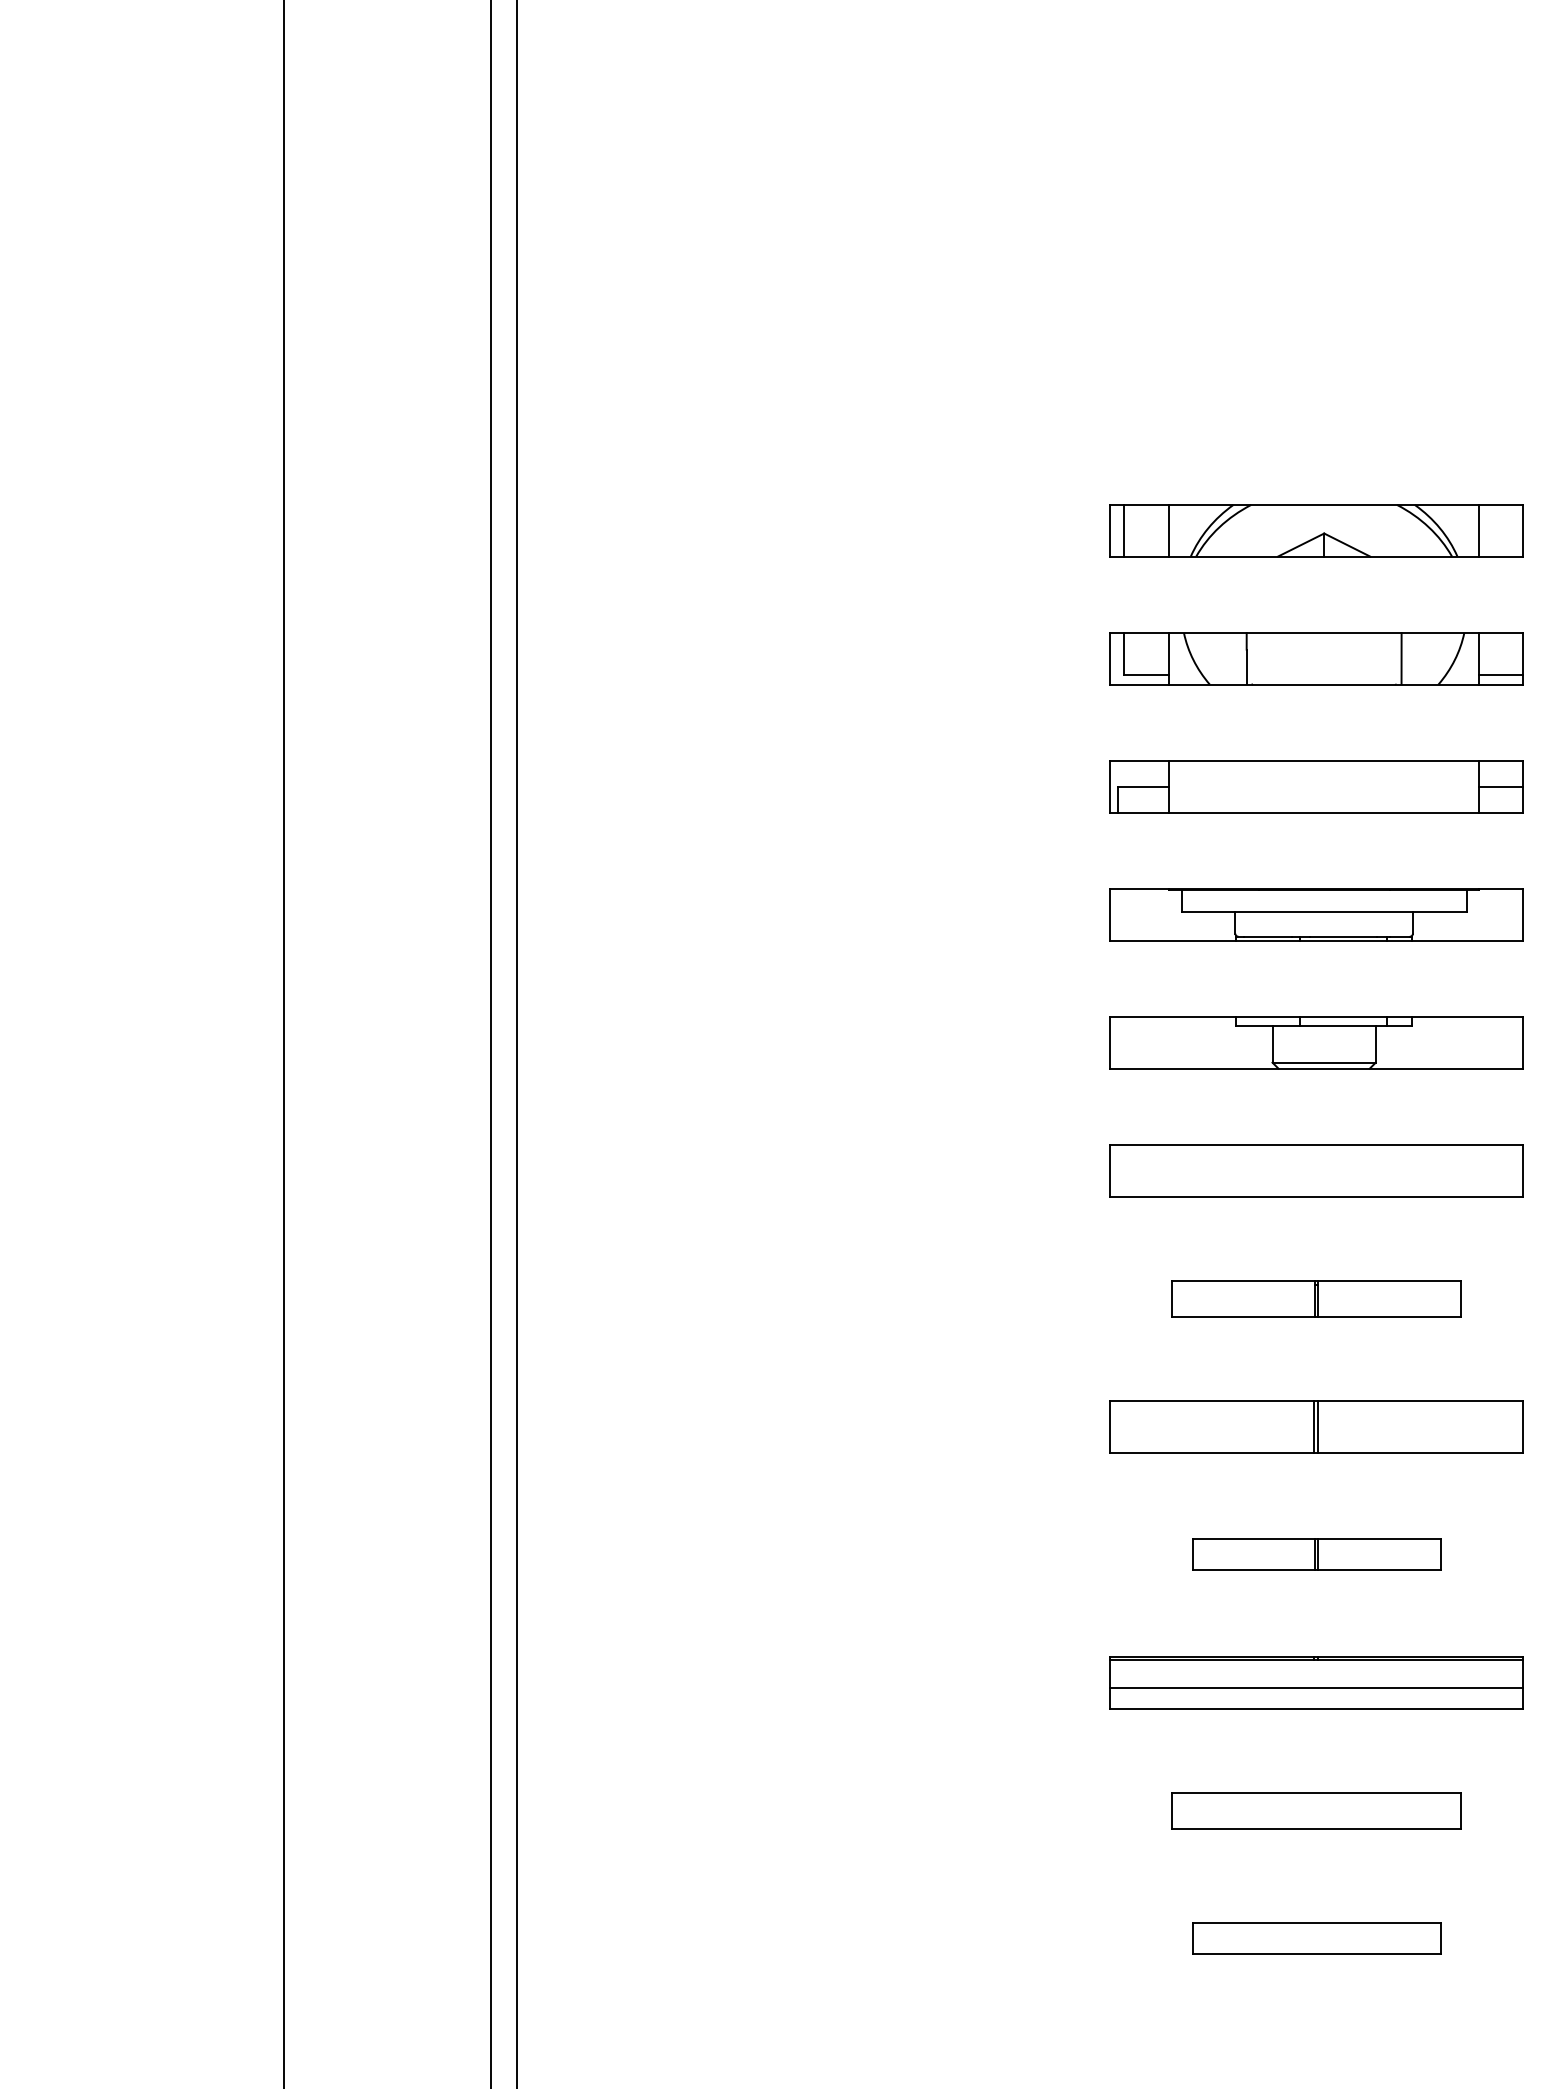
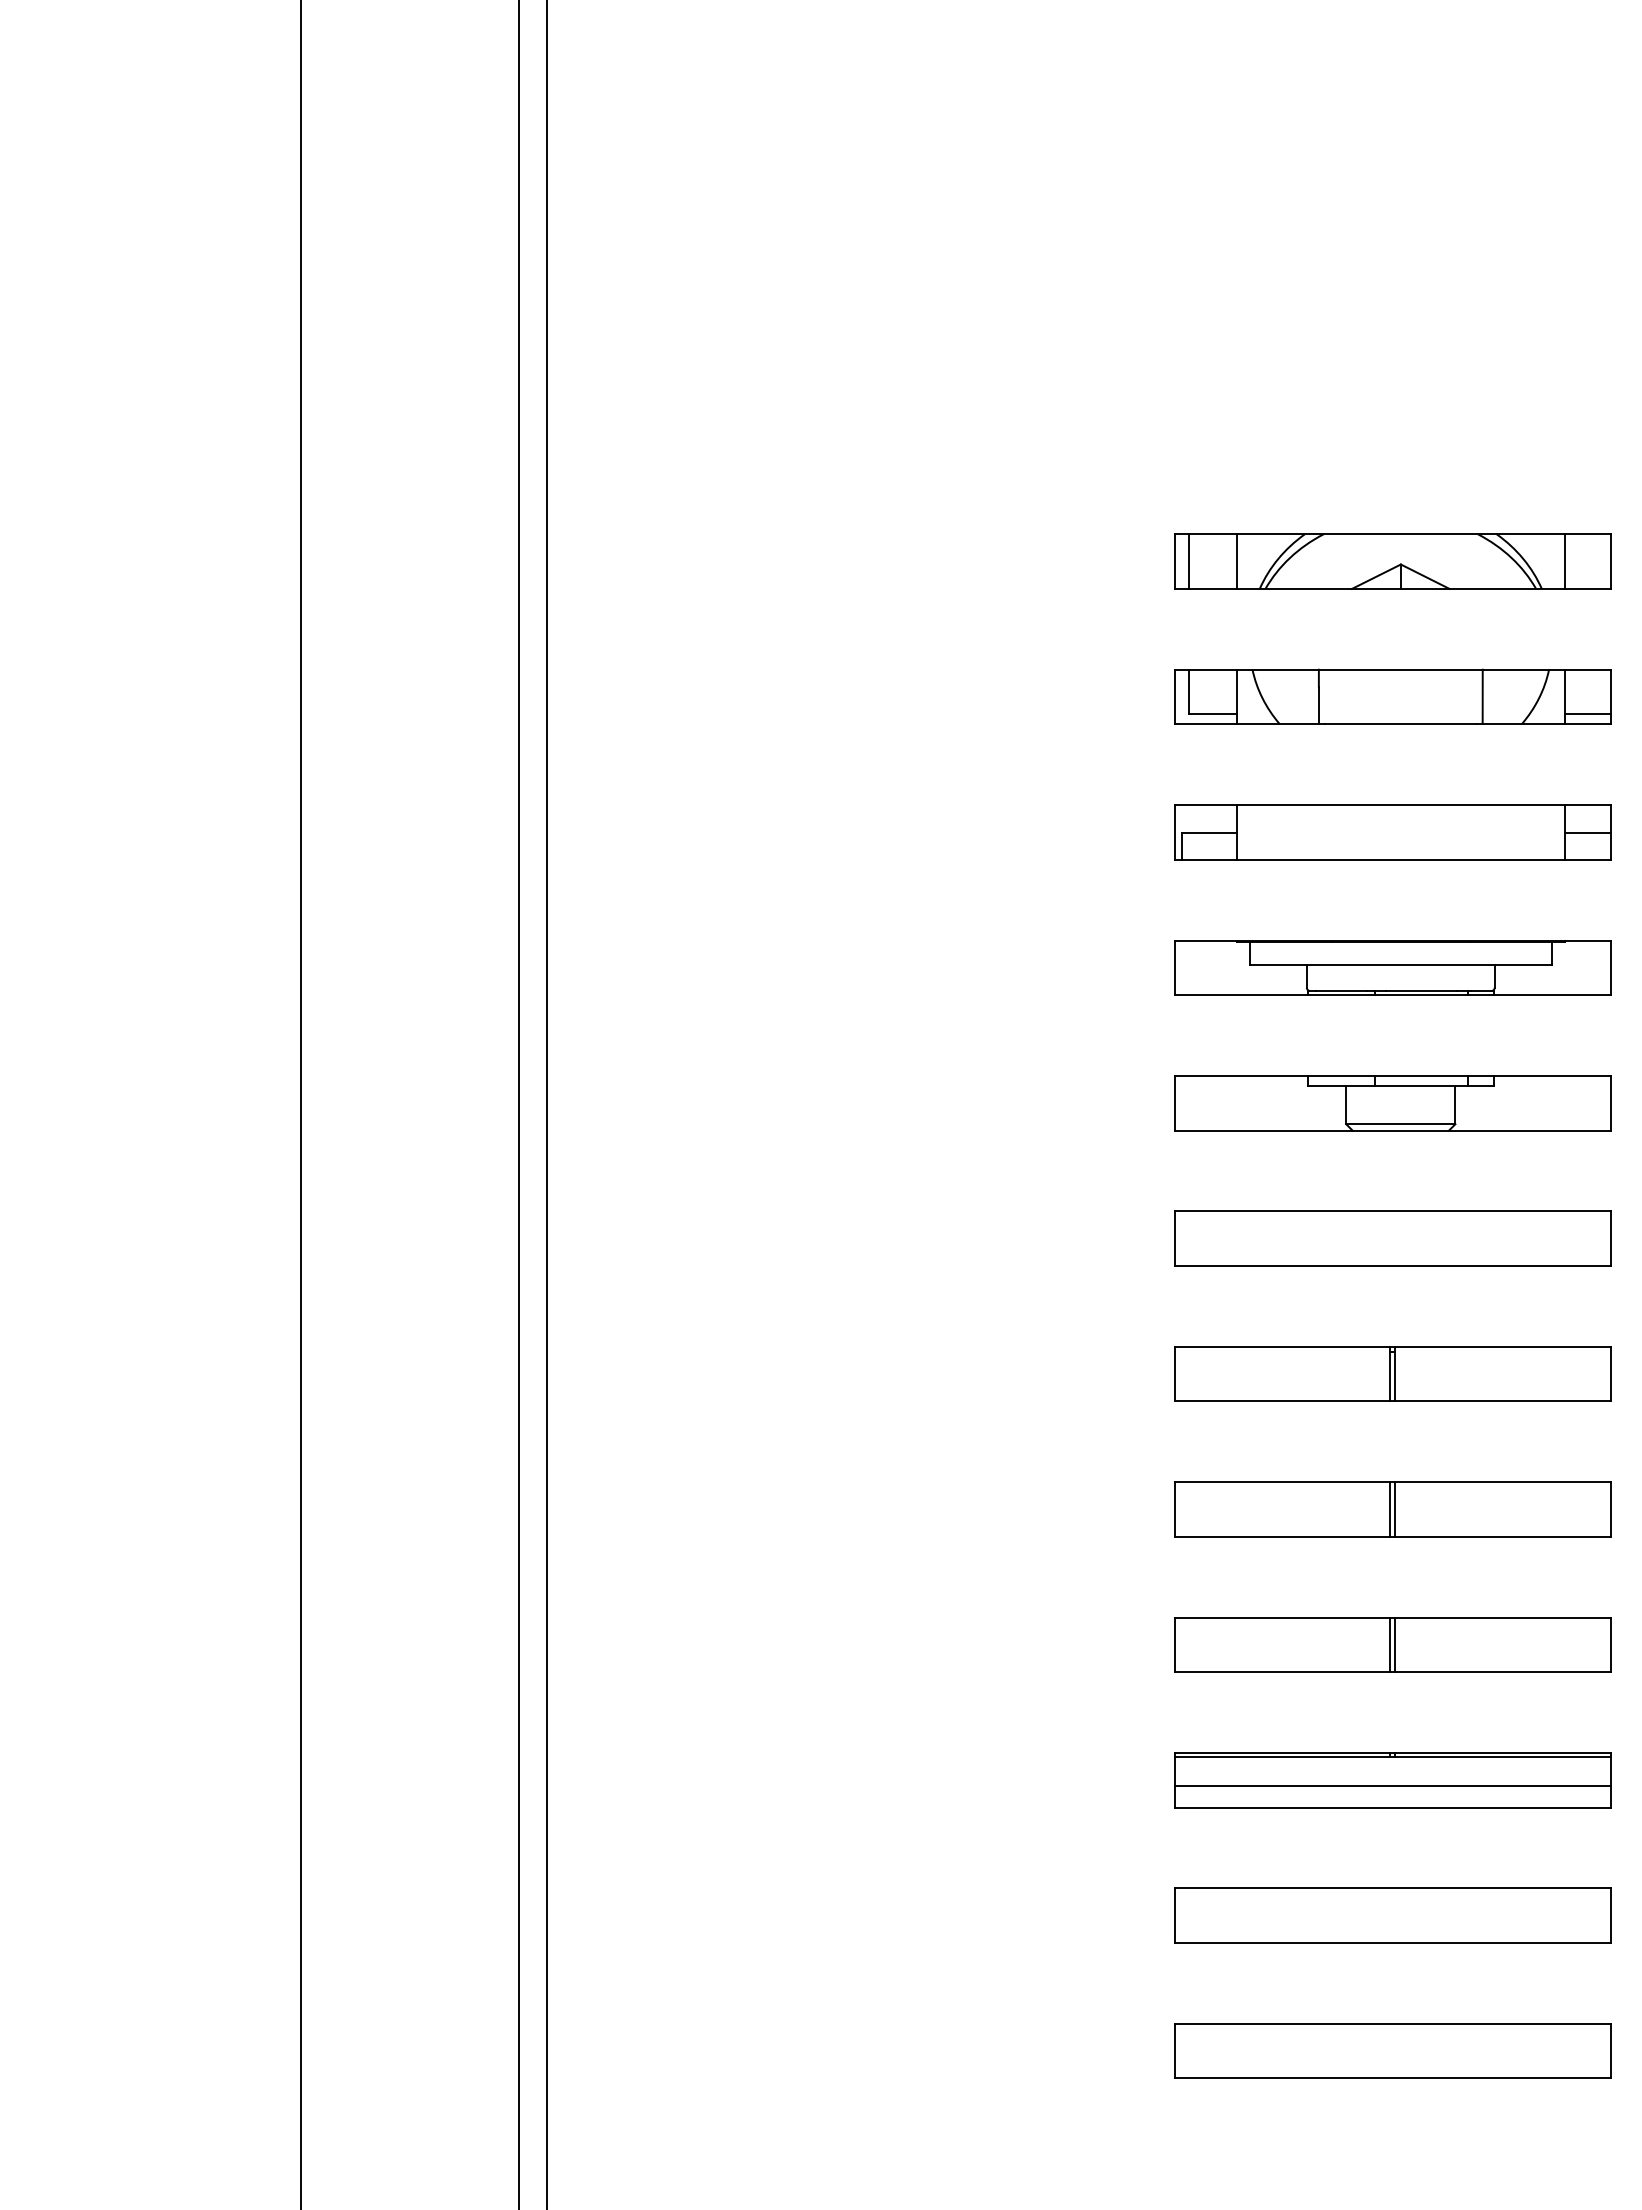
part: (1316, 1298) -> (1392, 1373), size x1.43
part: (1316, 1554) -> (1392, 1644), size x1.67
part: (1316, 1810) -> (1392, 1915), size x1.43
part: (1316, 1938) -> (1392, 2050), size x1.67

